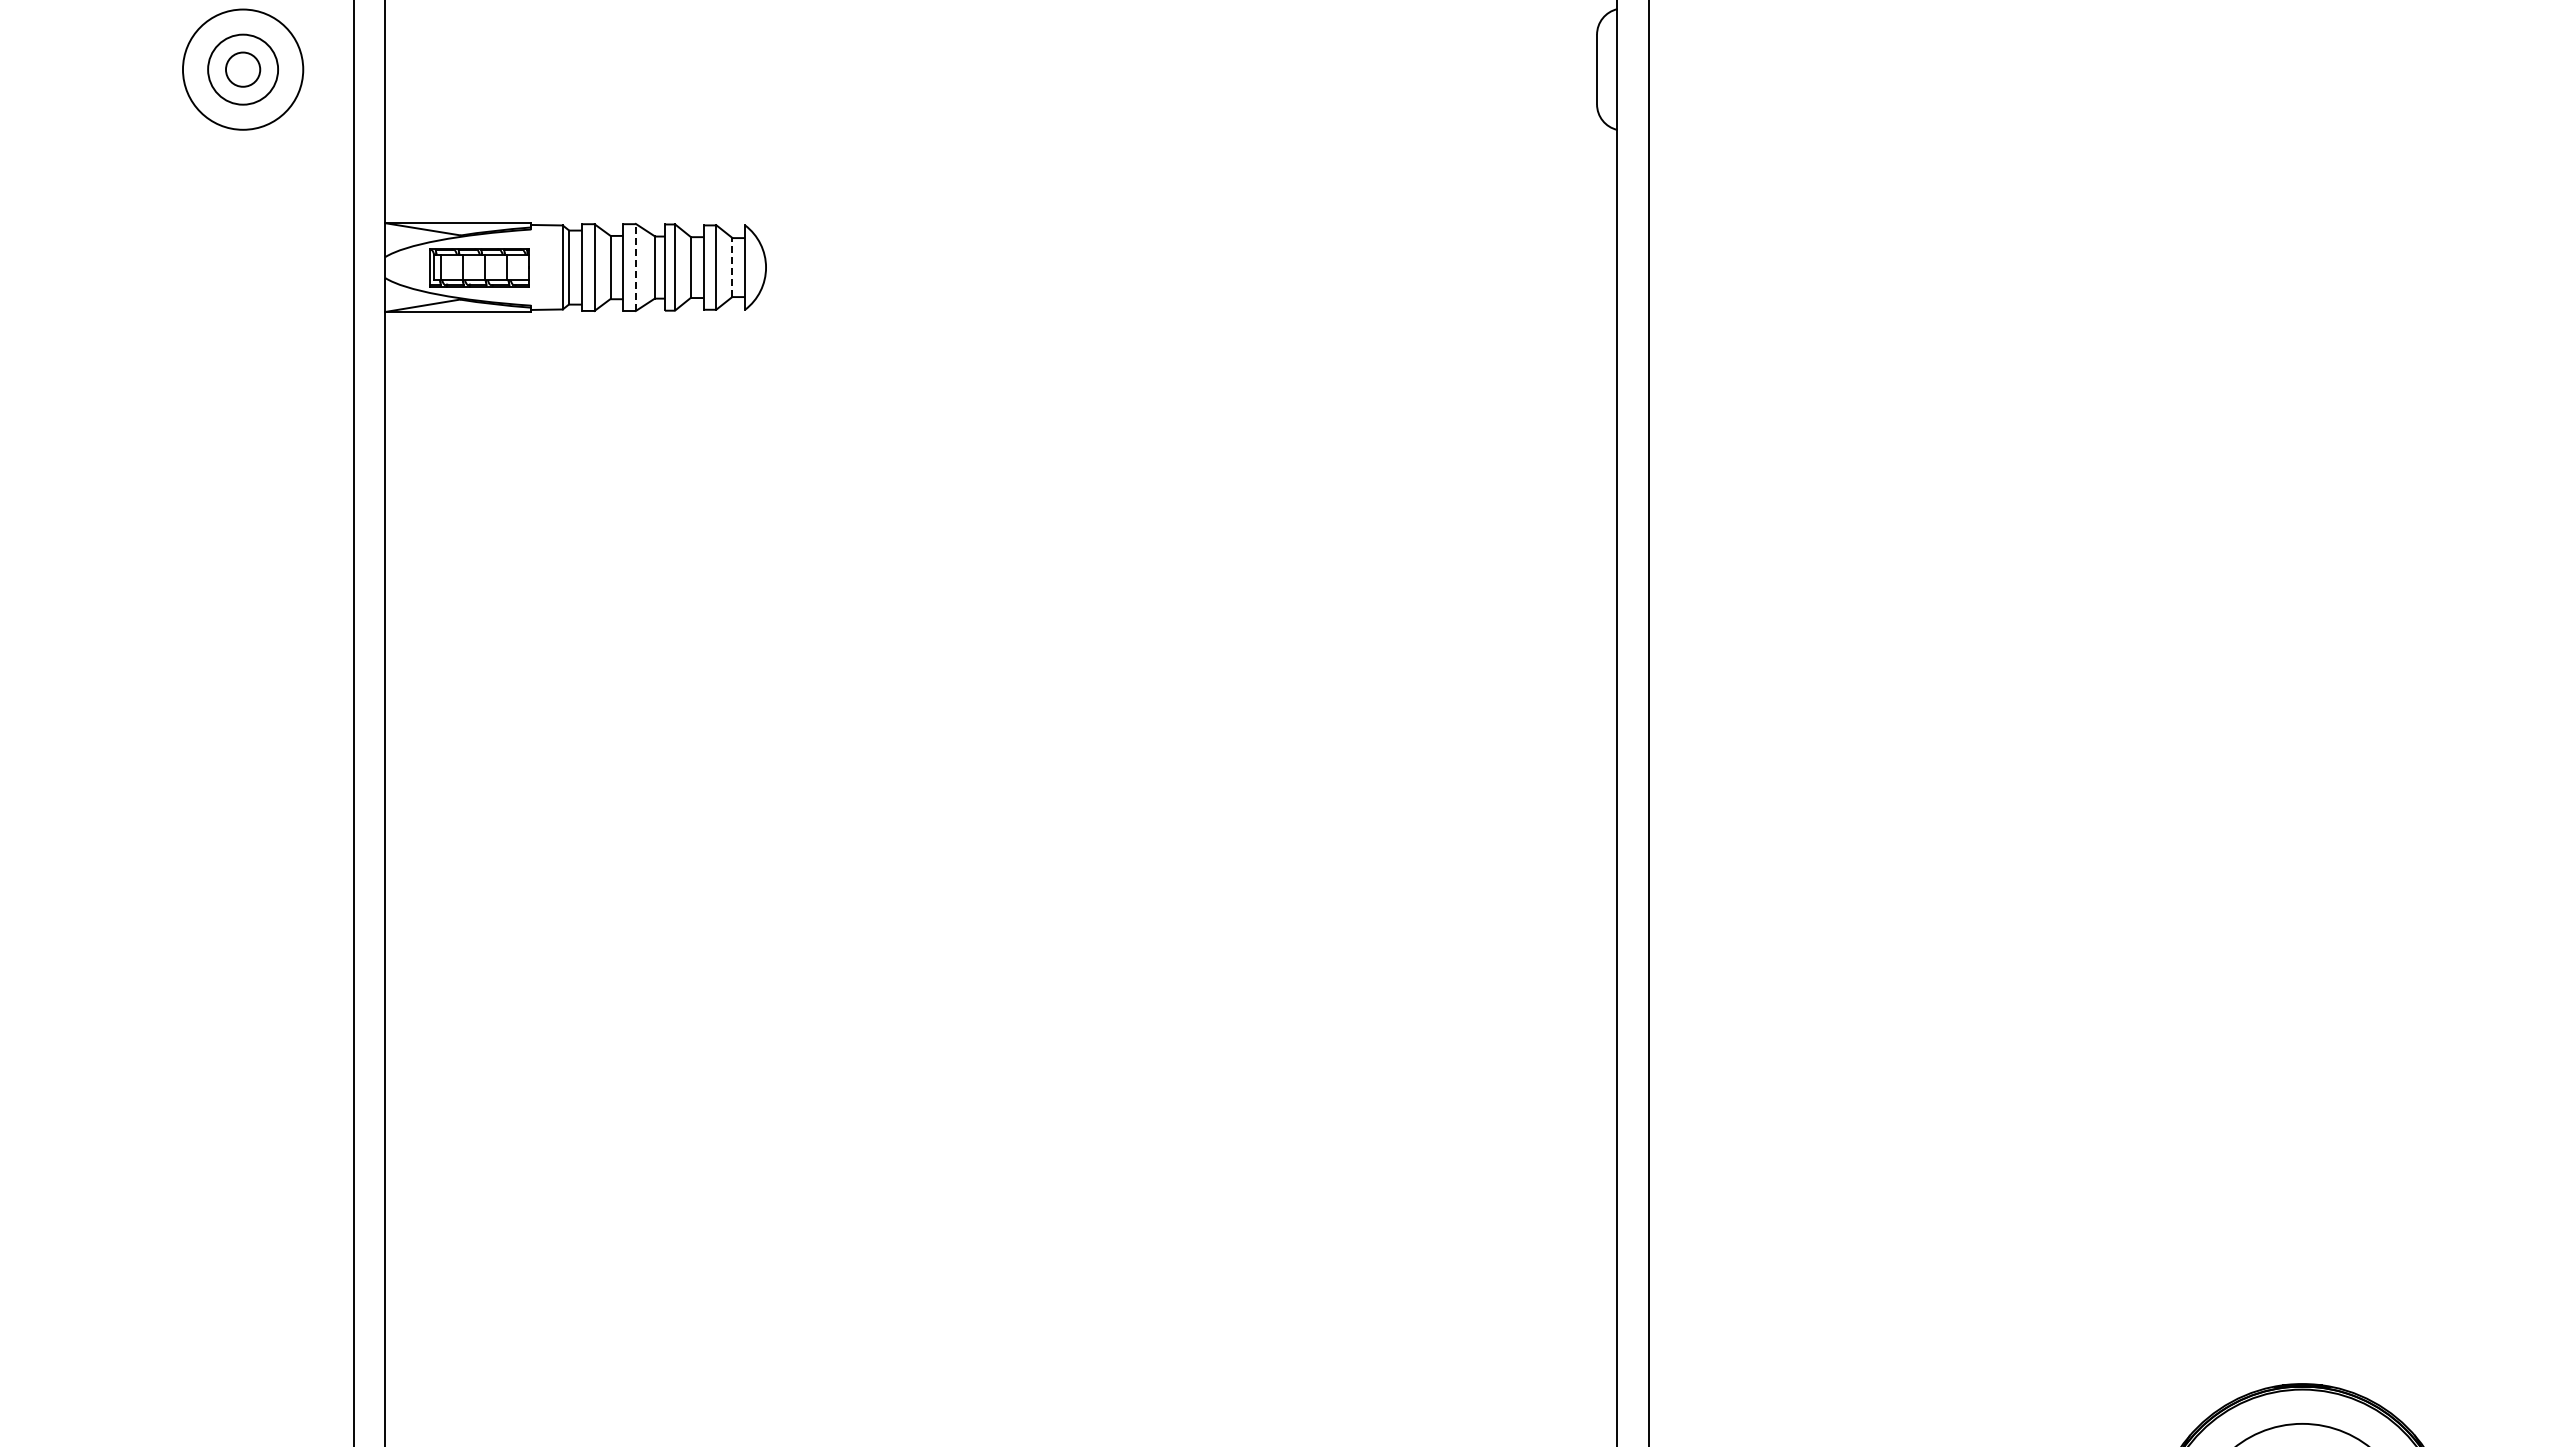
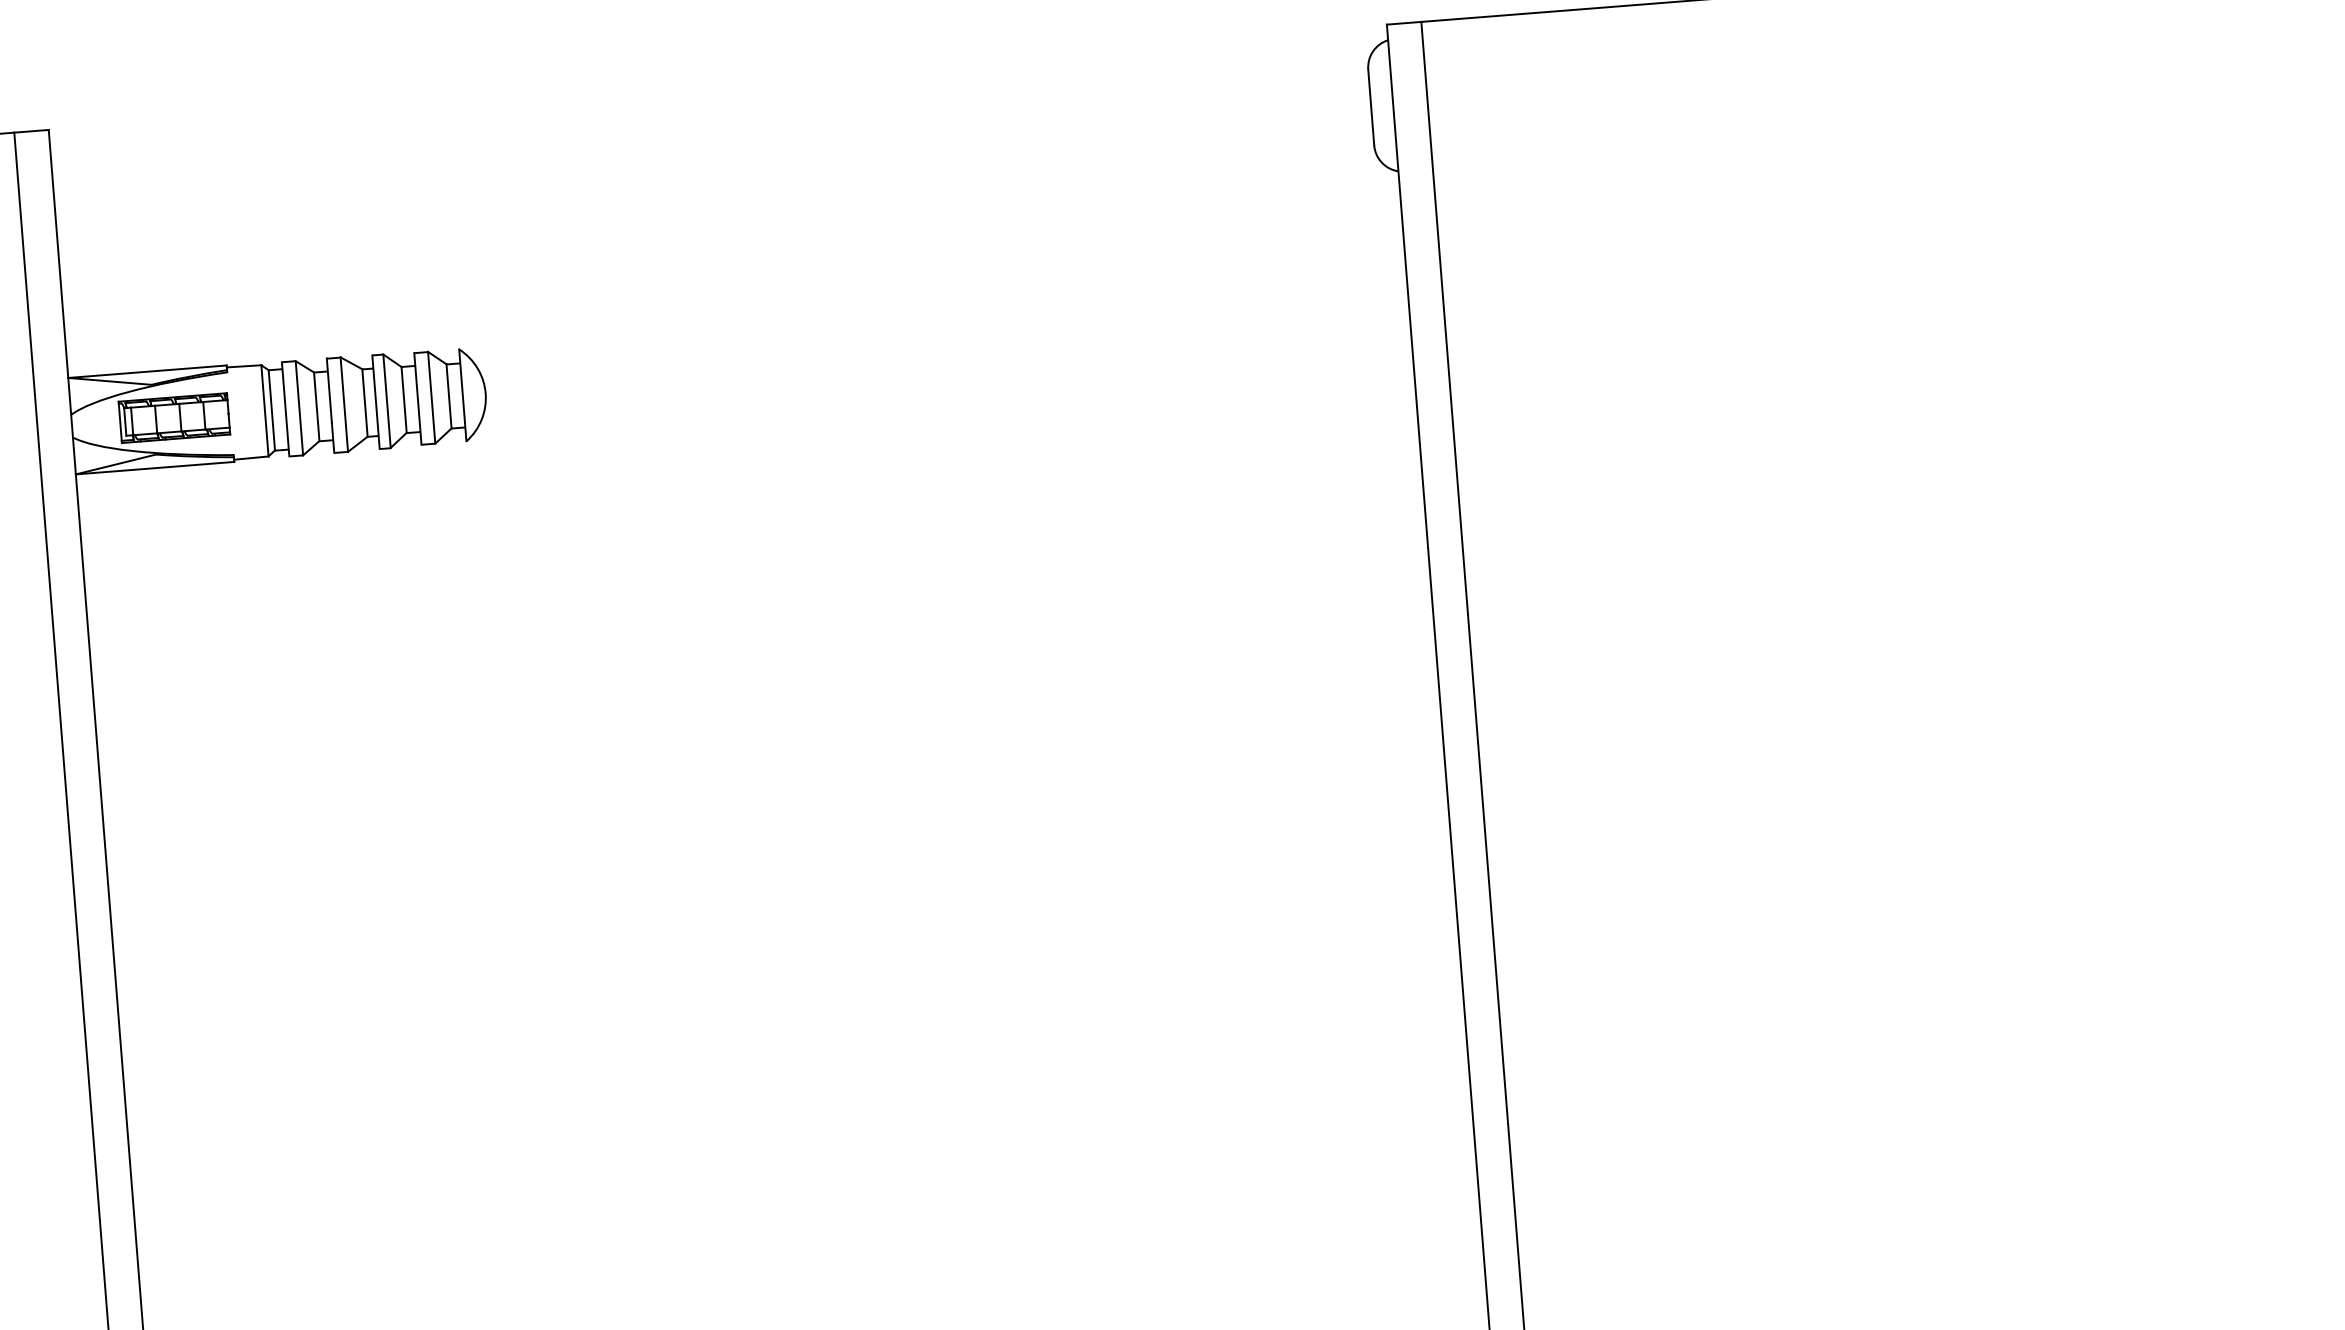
line: (635, 267) -> (343, 404), dashed -> solid
line: (732, 267) -> (449, 396), dashed -> solid

